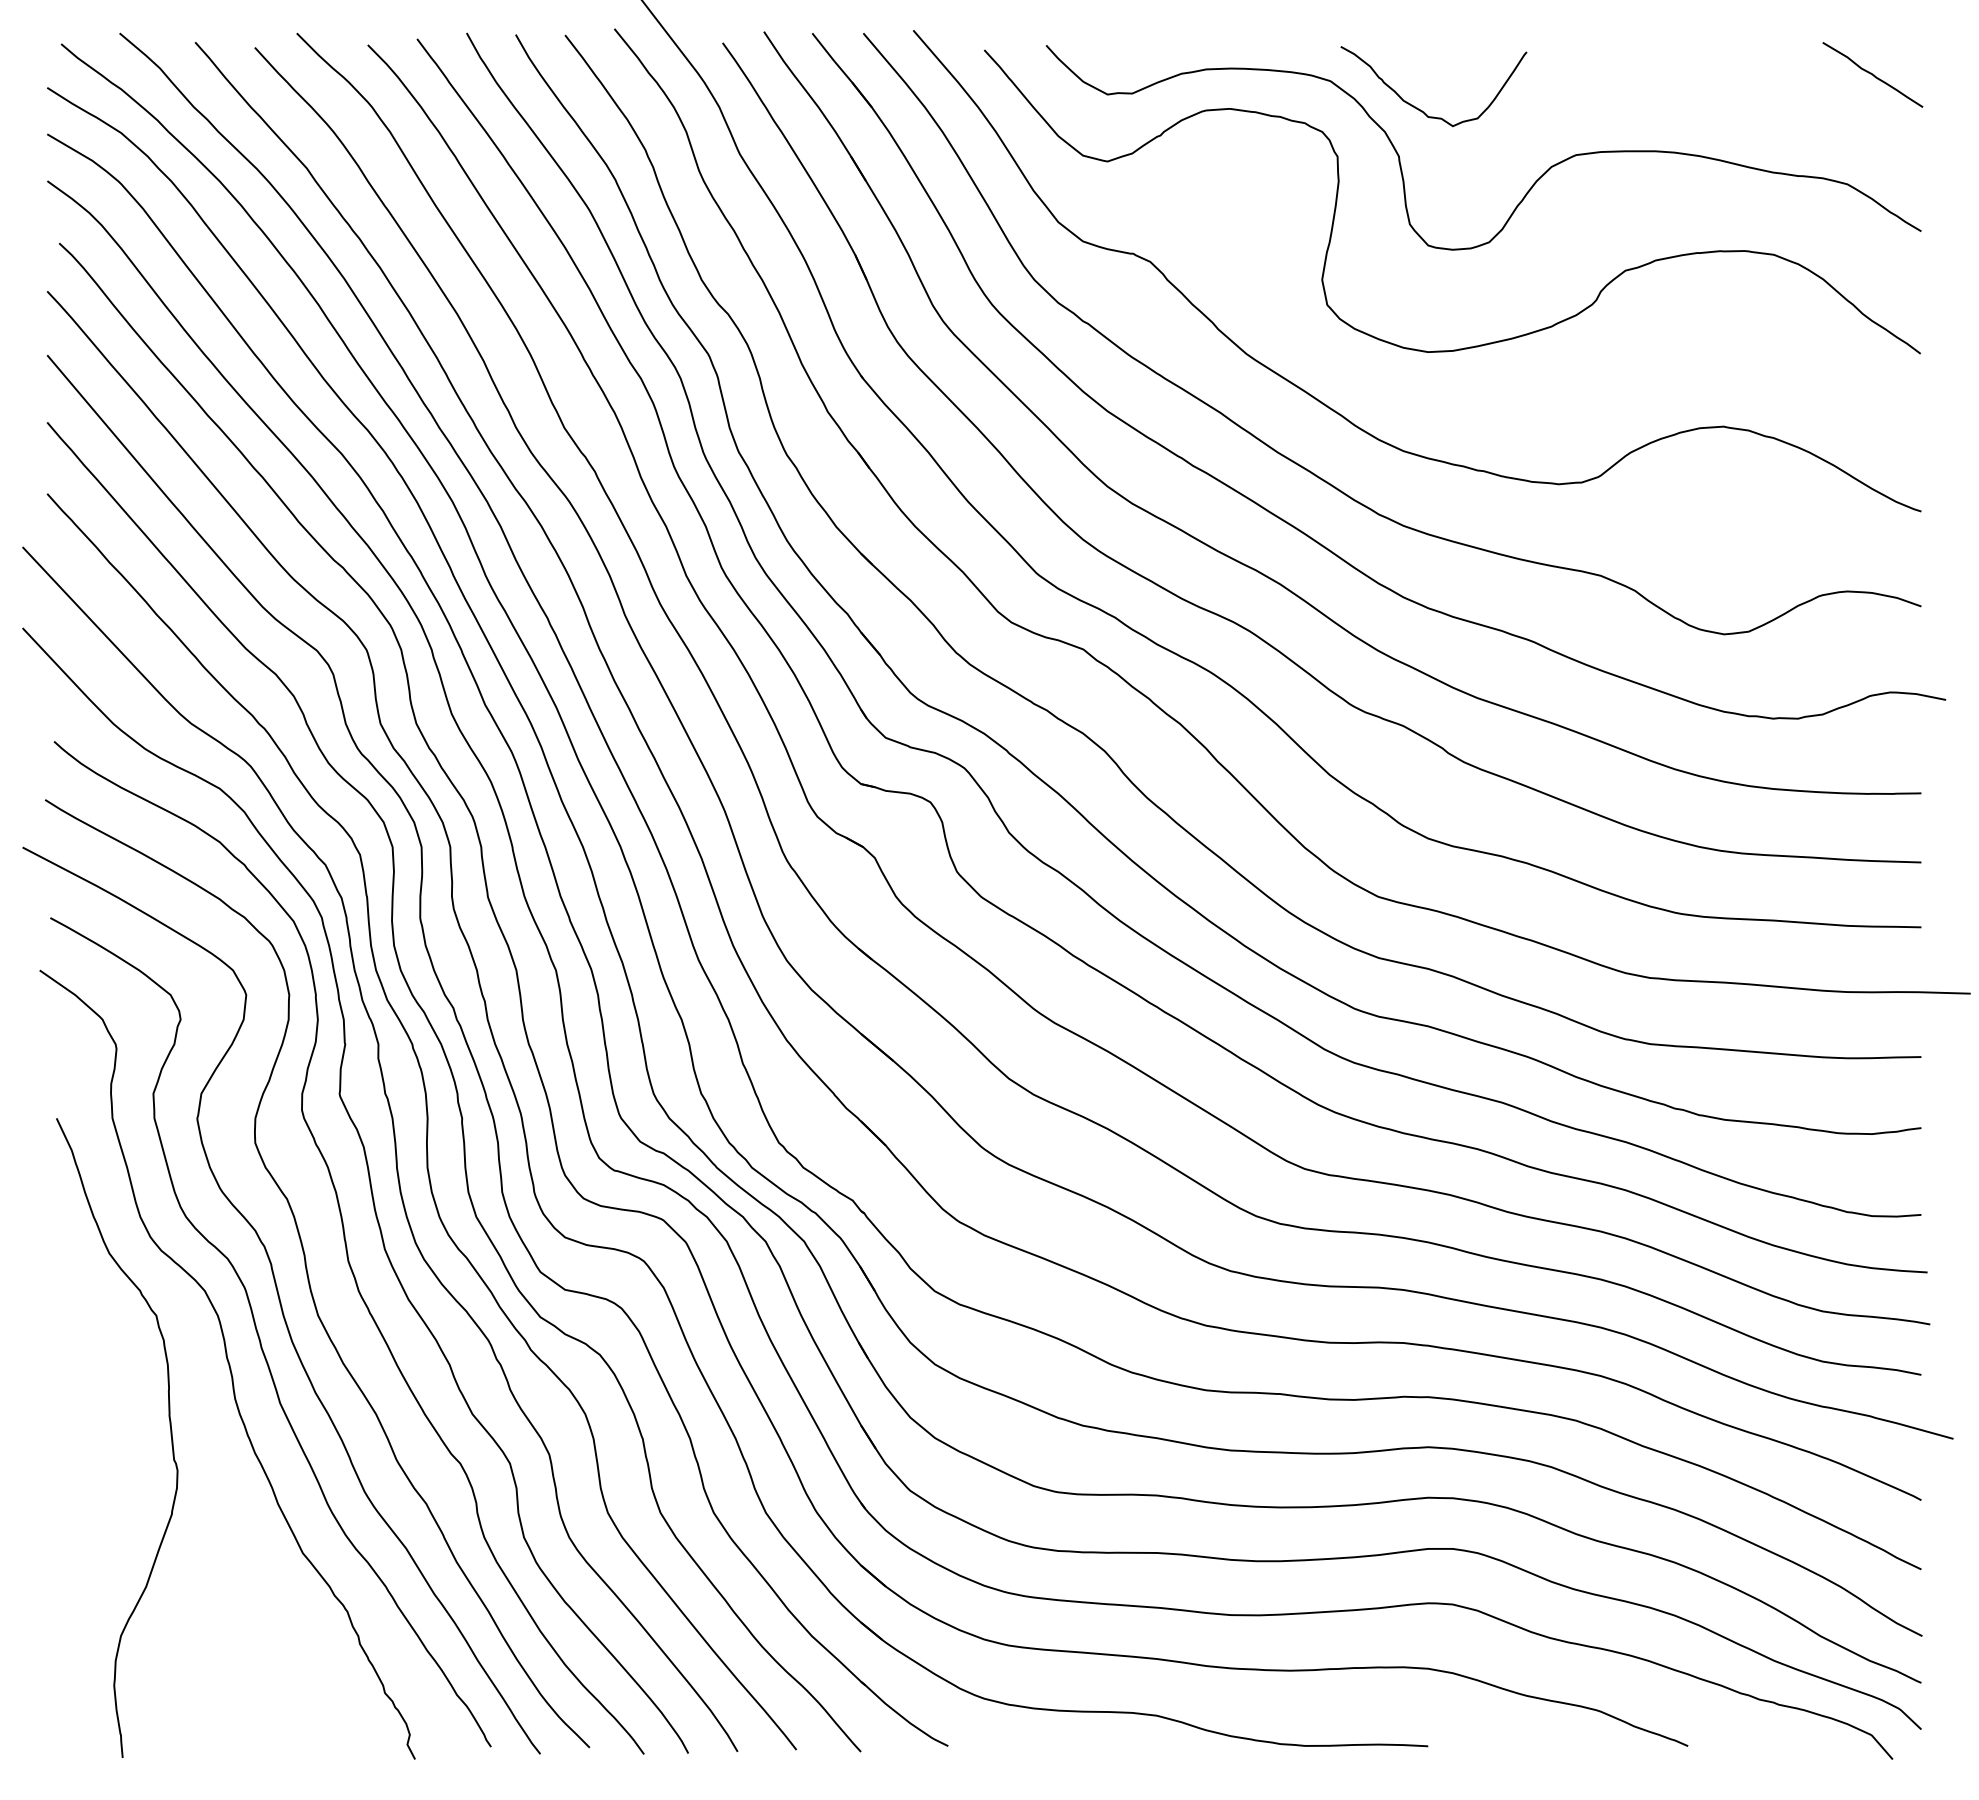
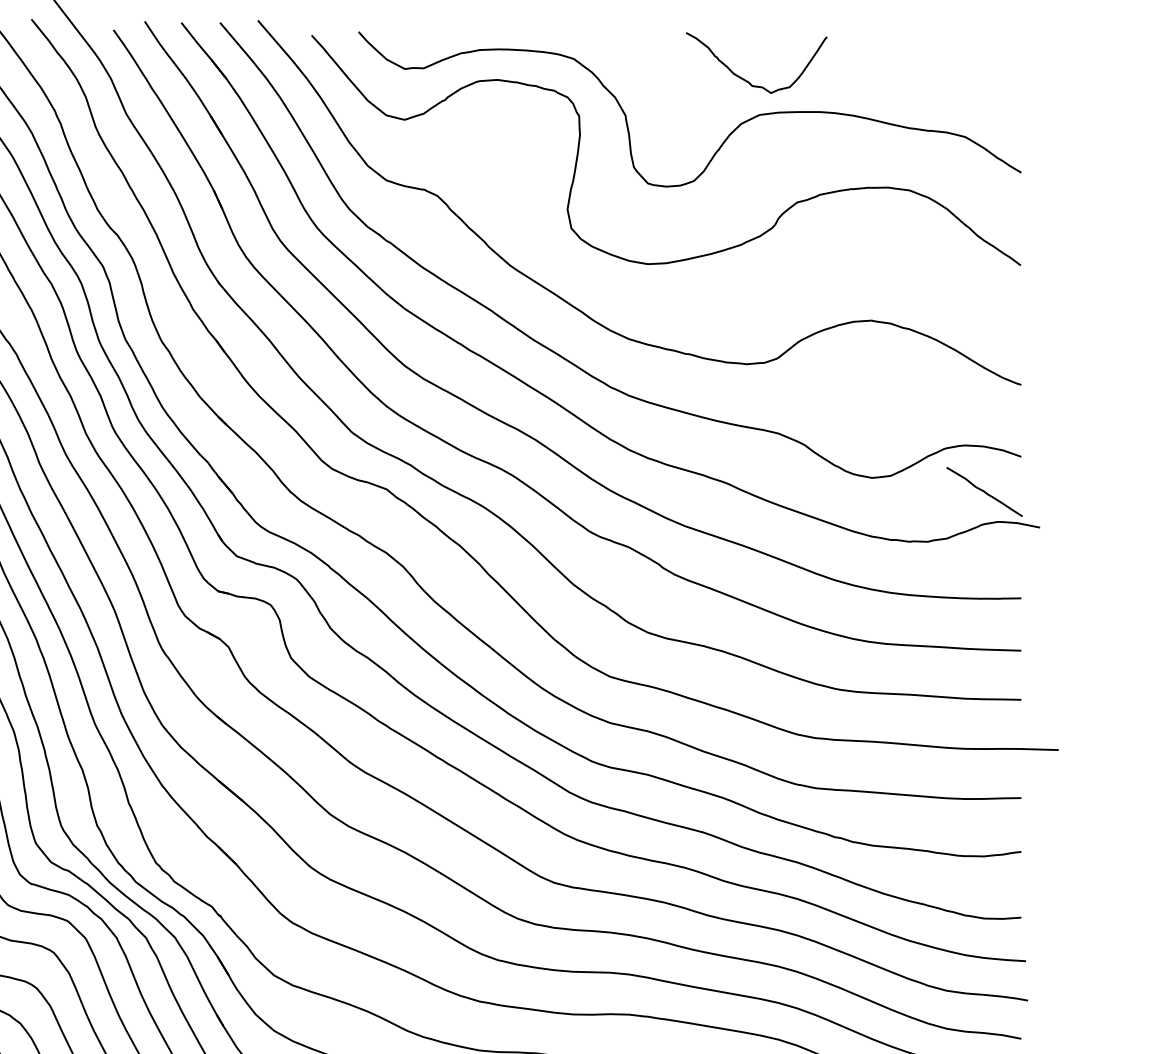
curve: (1872, 74) -> (984, 491), moved
curve: (1419, 108) -> (745, 79), moved

